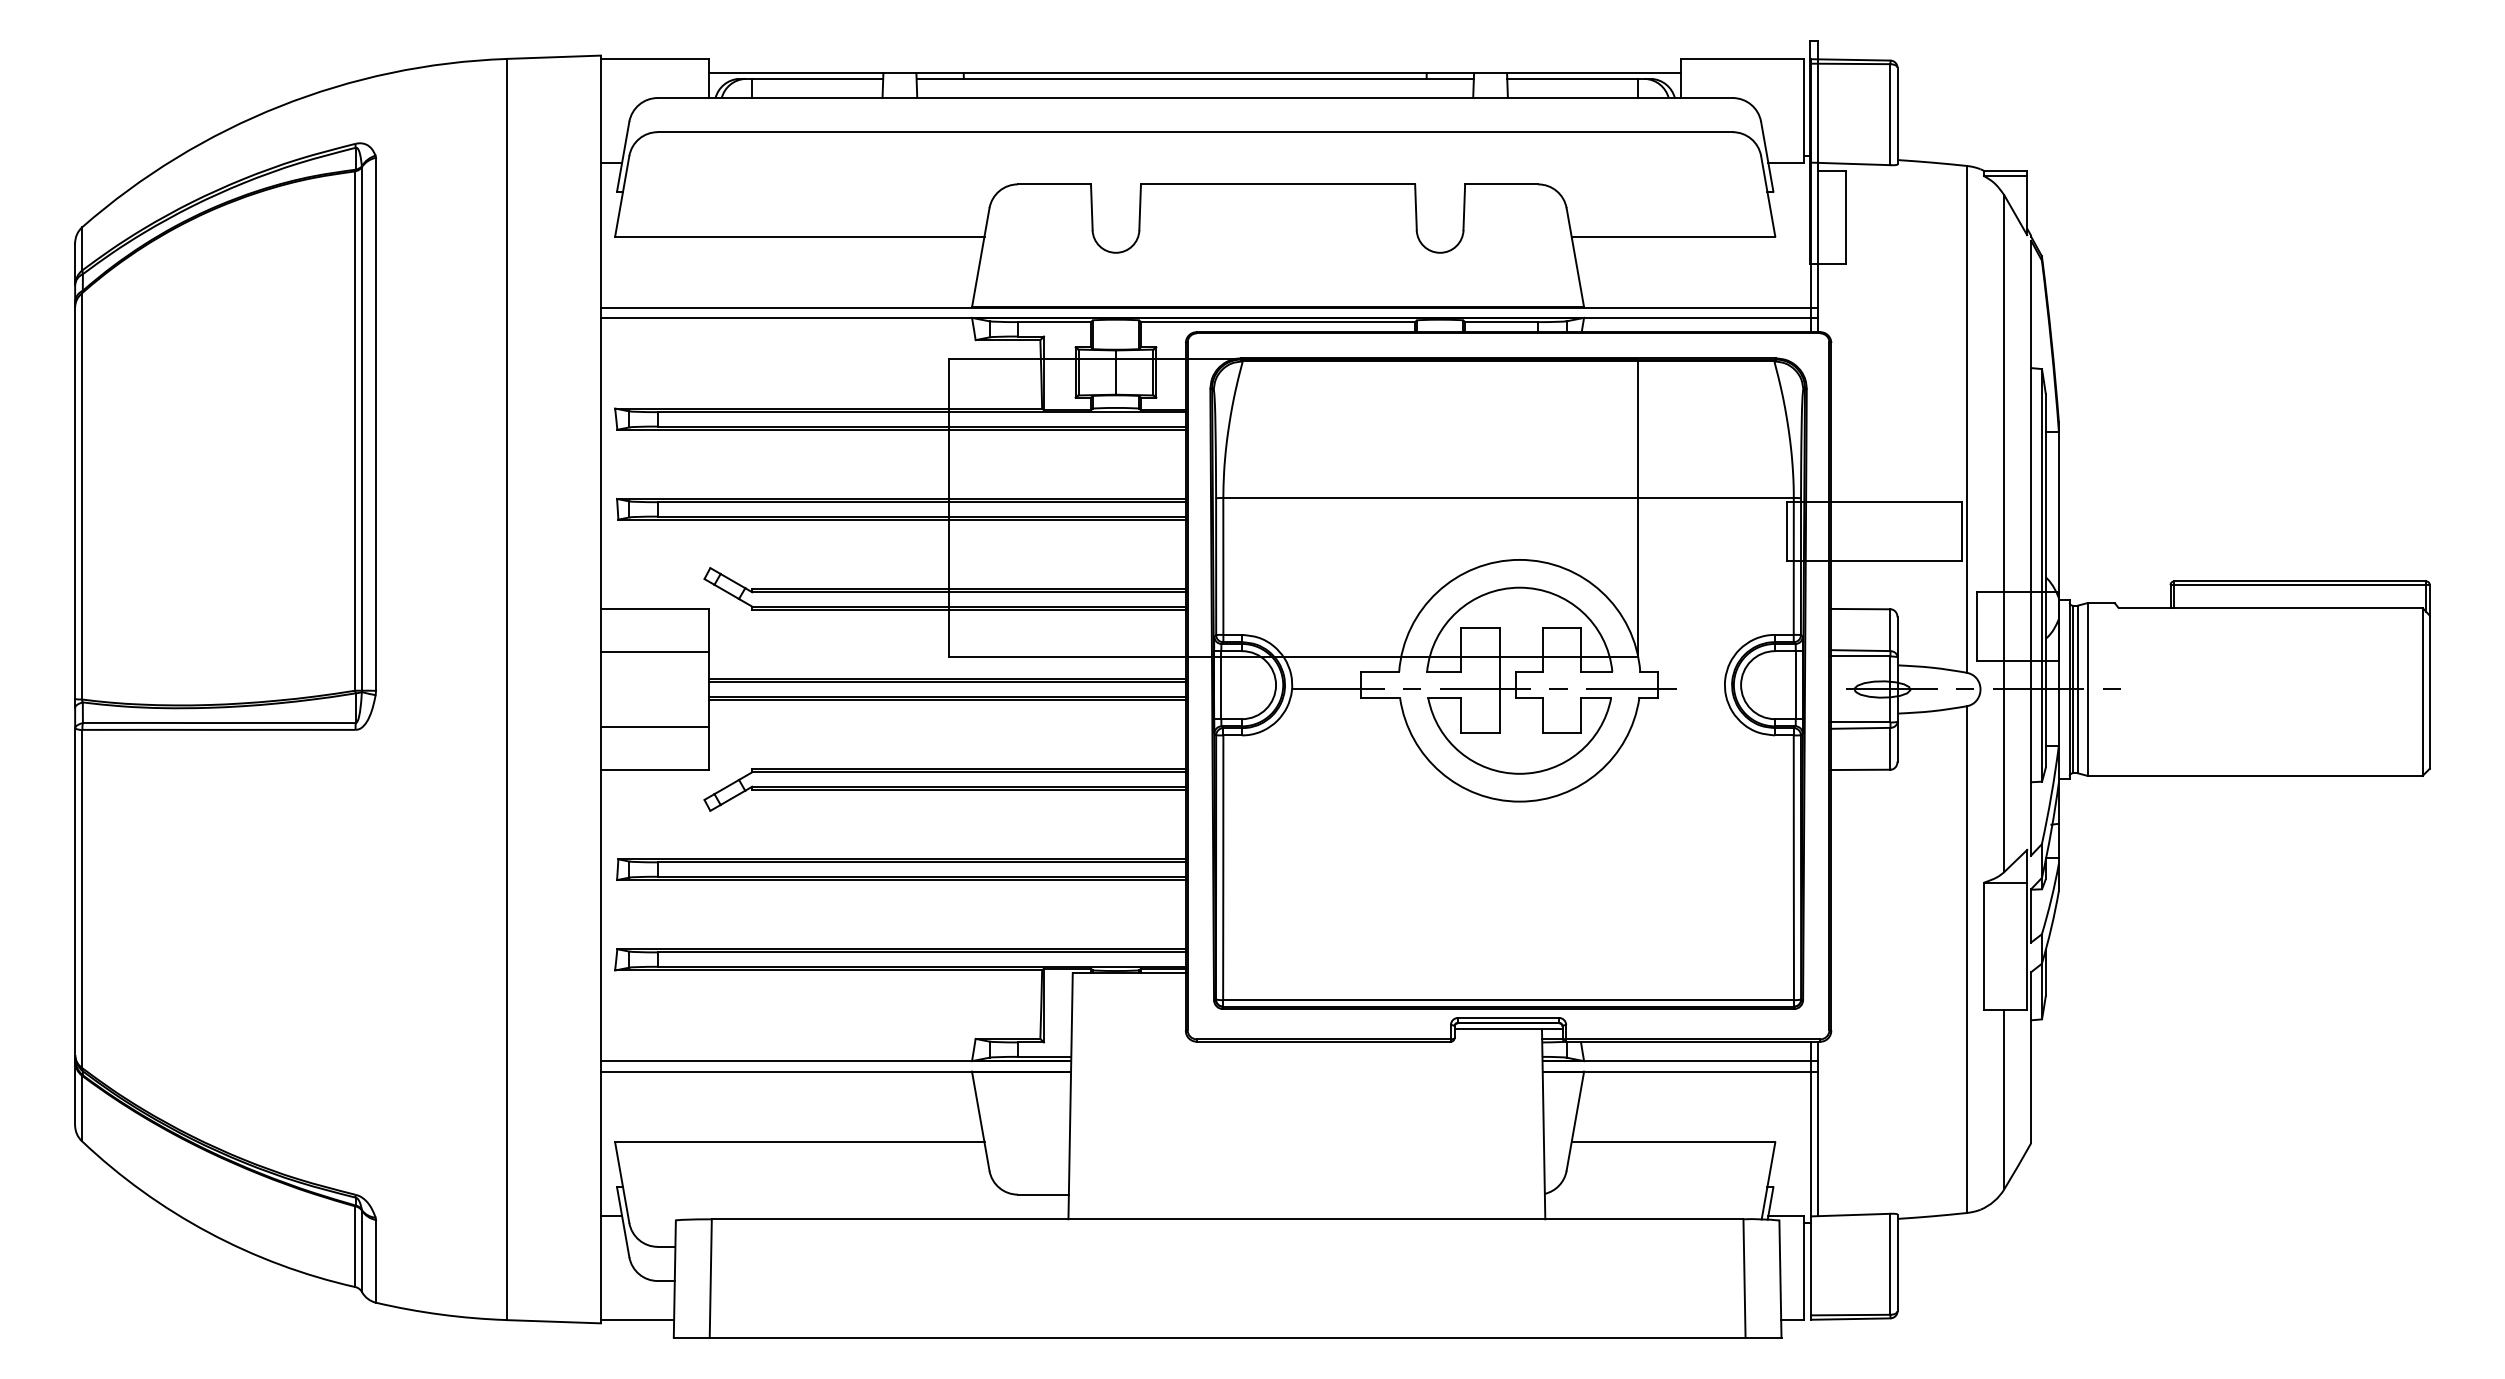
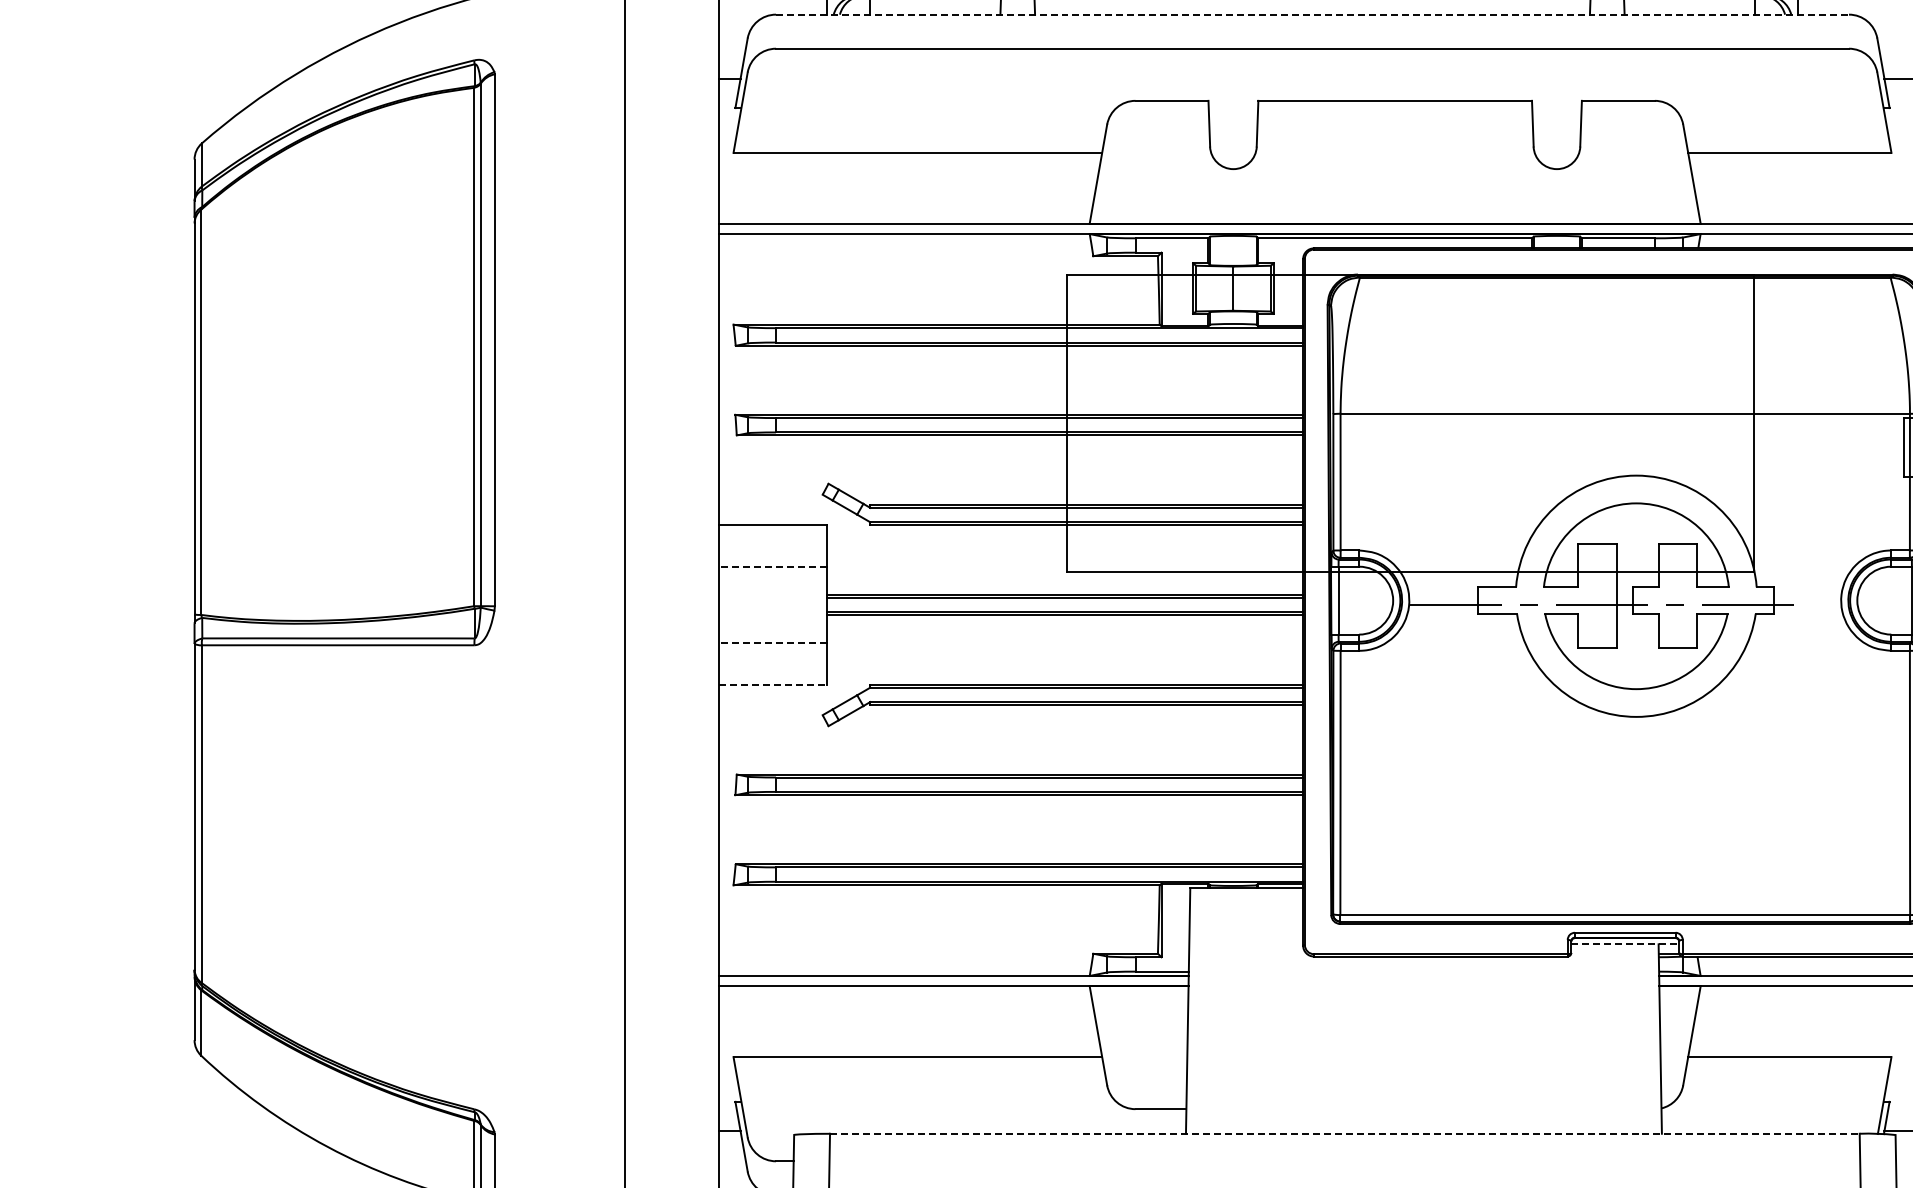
line: (1195, 98) -> (1312, 15), solid -> dashed
line: (654, 651) -> (772, 567), solid -> dashed
line: (654, 727) -> (772, 642), solid -> dashed
line: (655, 770) -> (773, 685), solid -> dashed
line: (1509, 1029) -> (1626, 944), solid -> dashed
line: (1227, 1219) -> (1344, 1133), solid -> dashed

